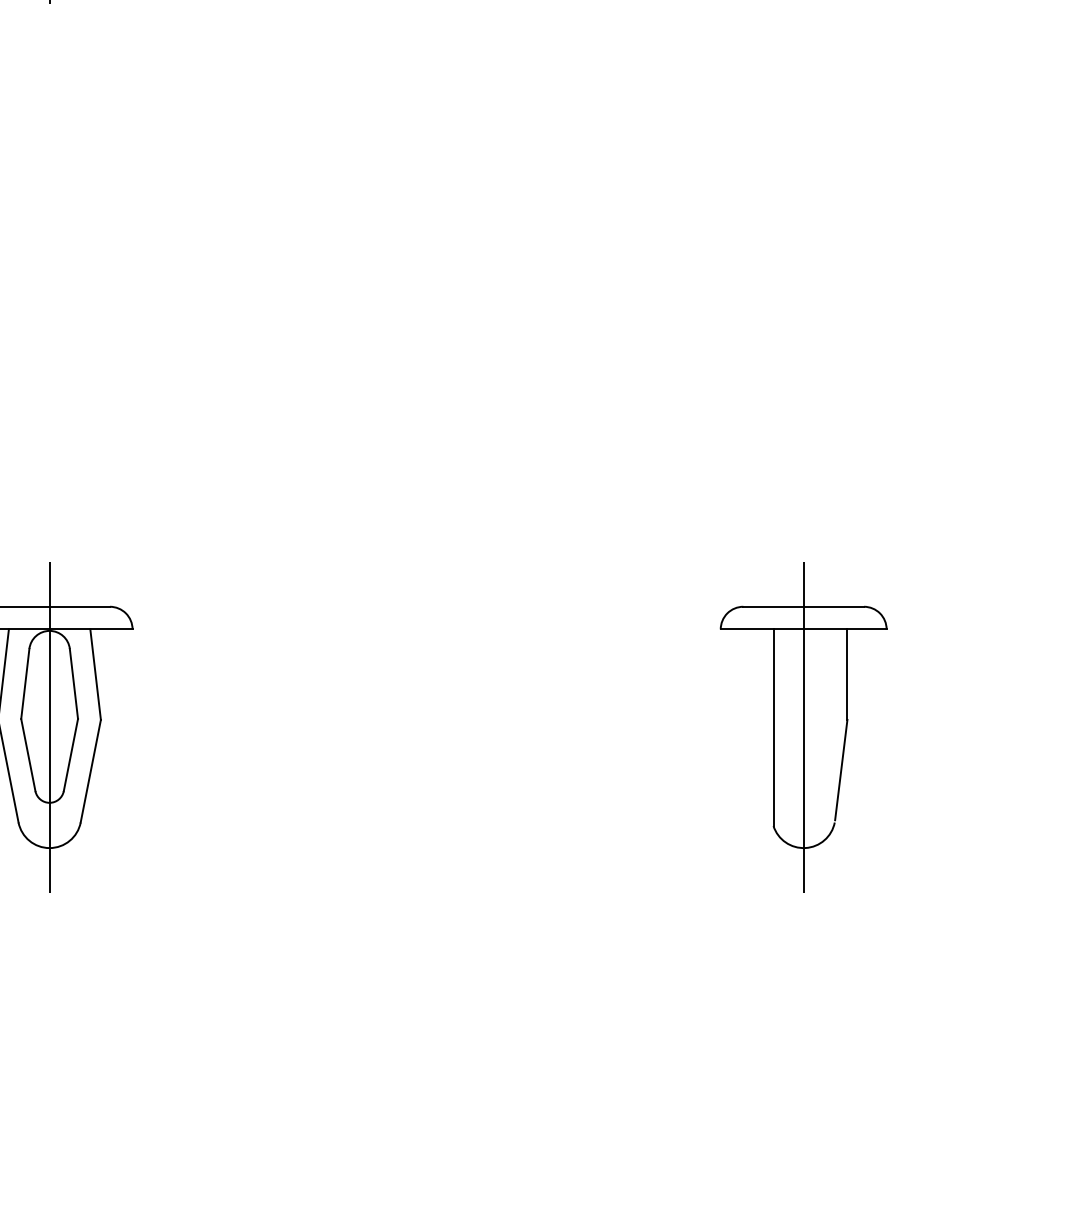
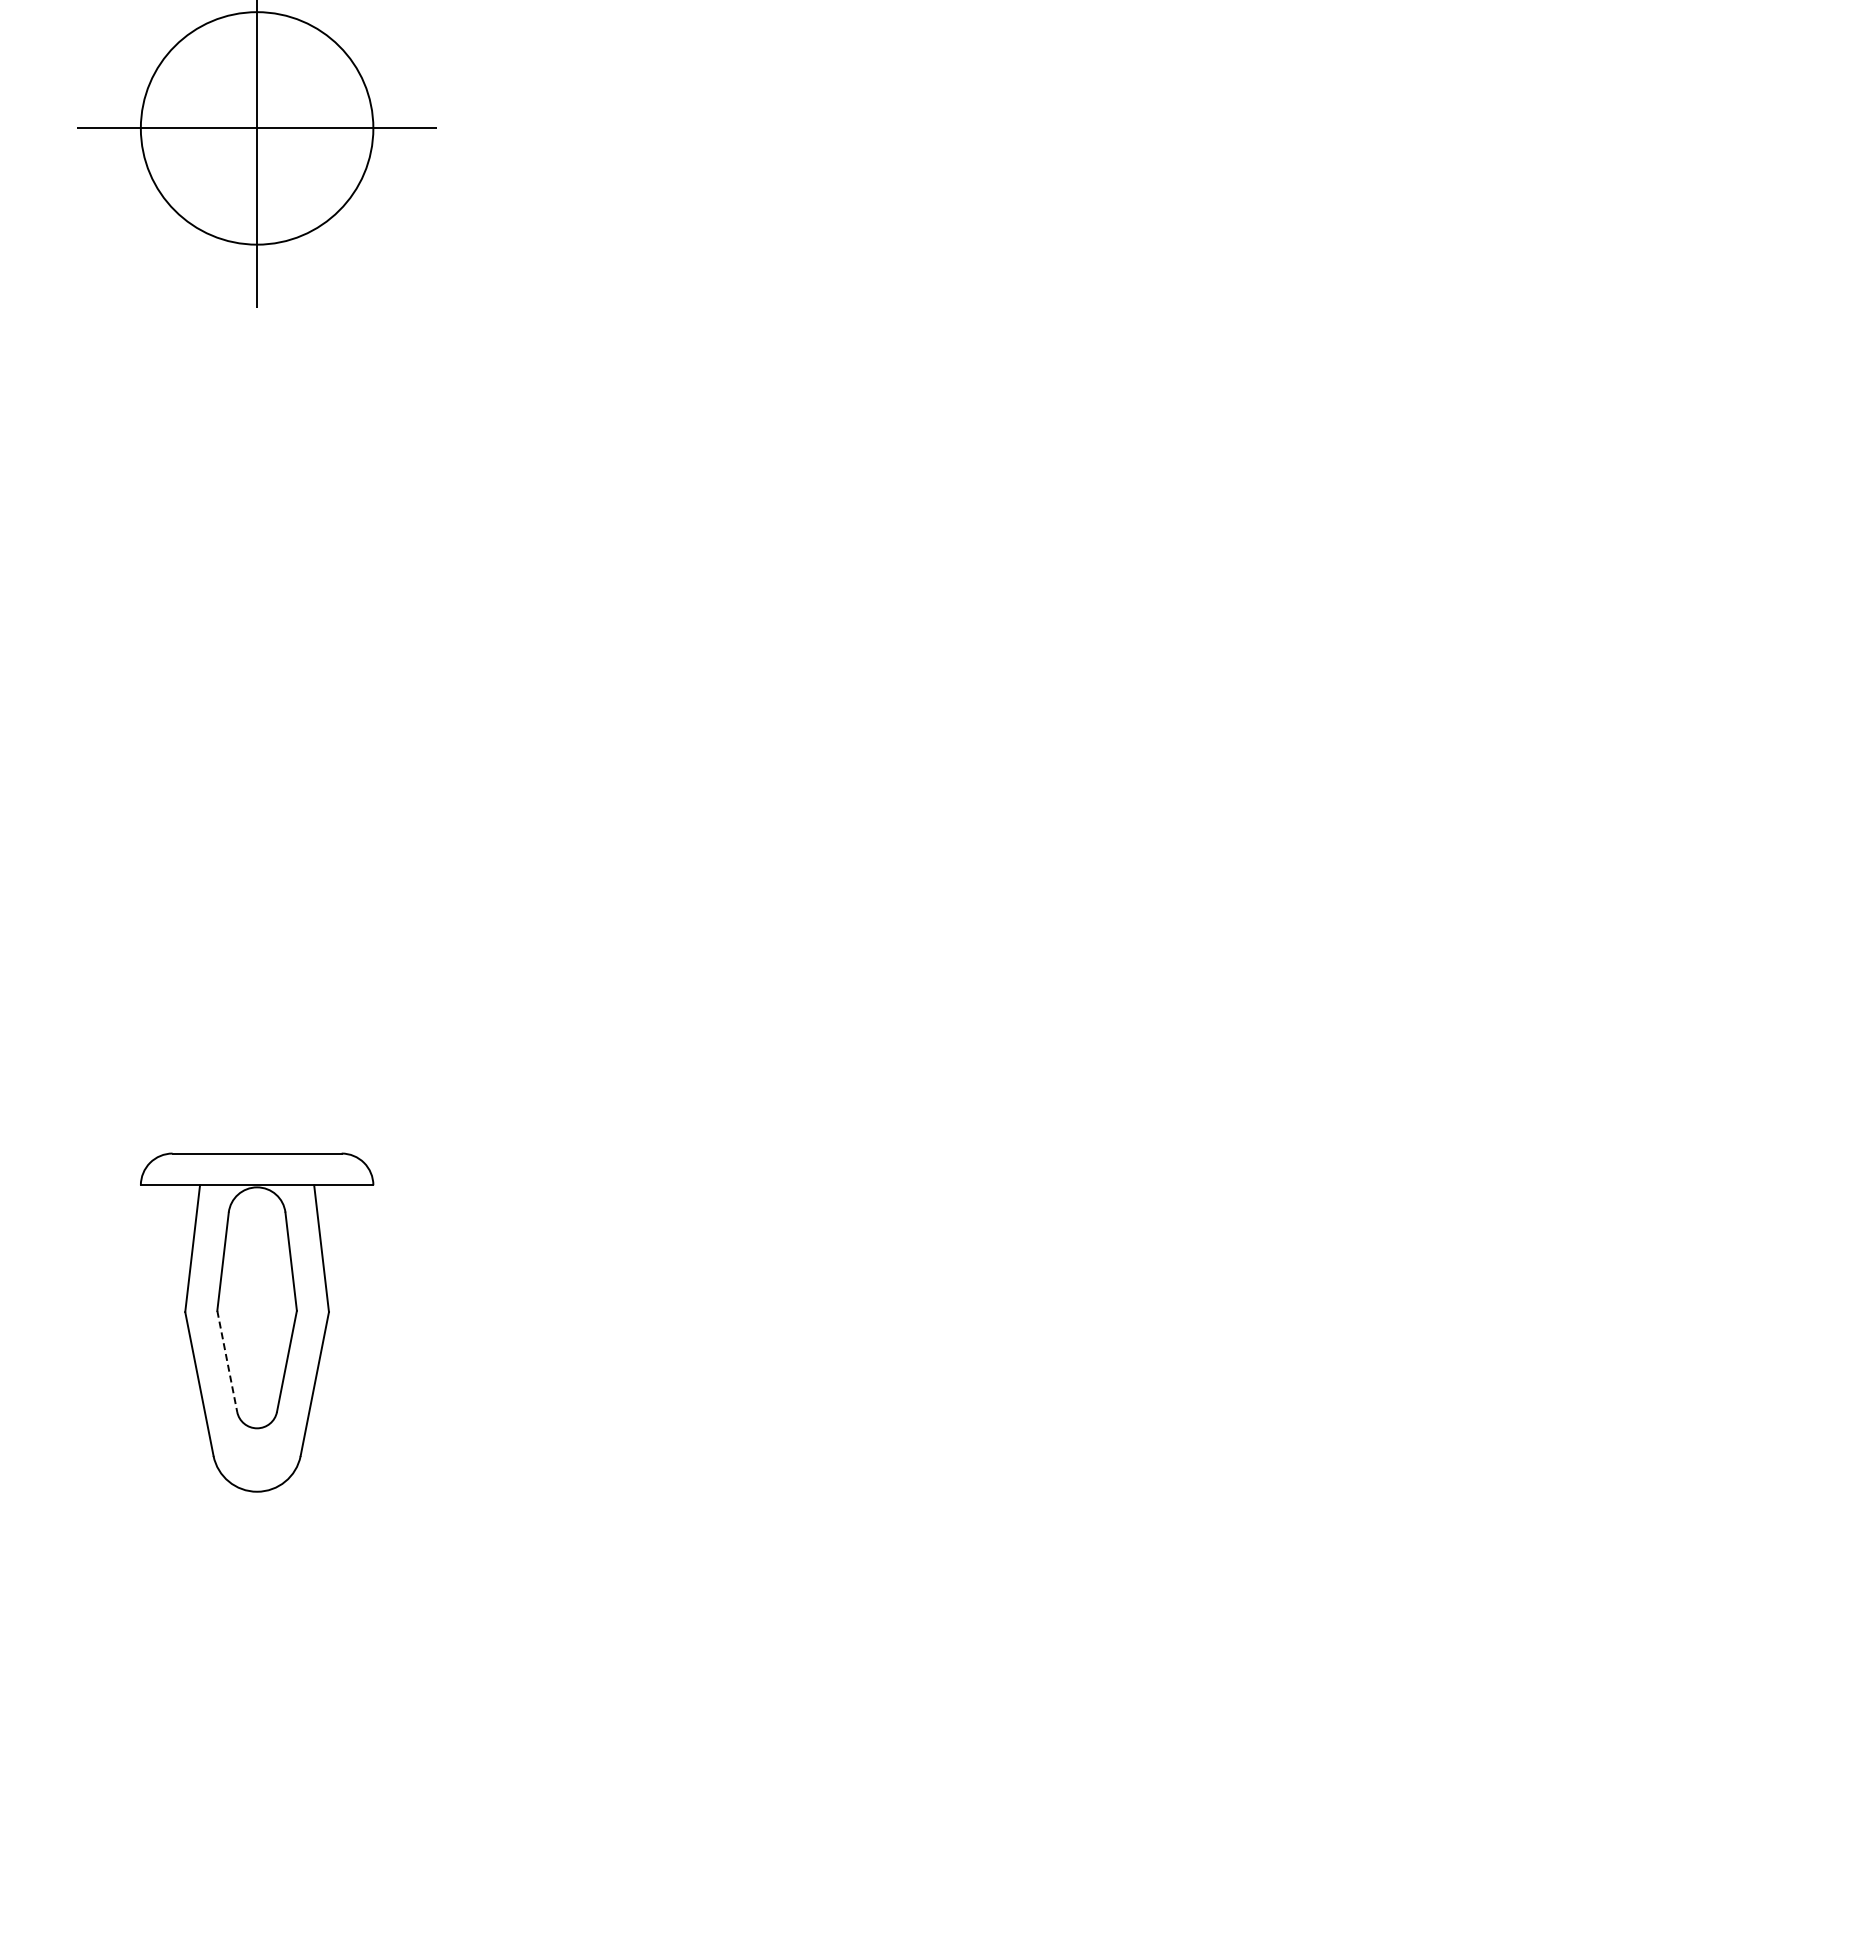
line: (49, 727) -> (257, 1322), removed
part: (803, 727) -> (1313, 1322), removed
line: (28, 755) -> (227, 1361), solid -> dashed

